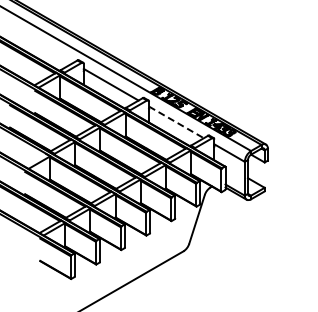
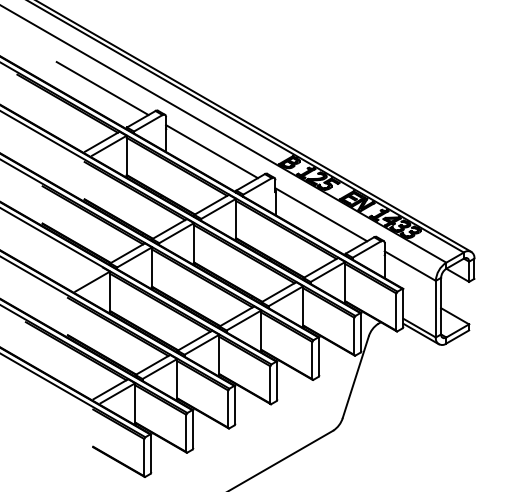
line: (45, 46) -> (101, 87), added
line: (176, 122) -> (321, 214), dashed -> solid

